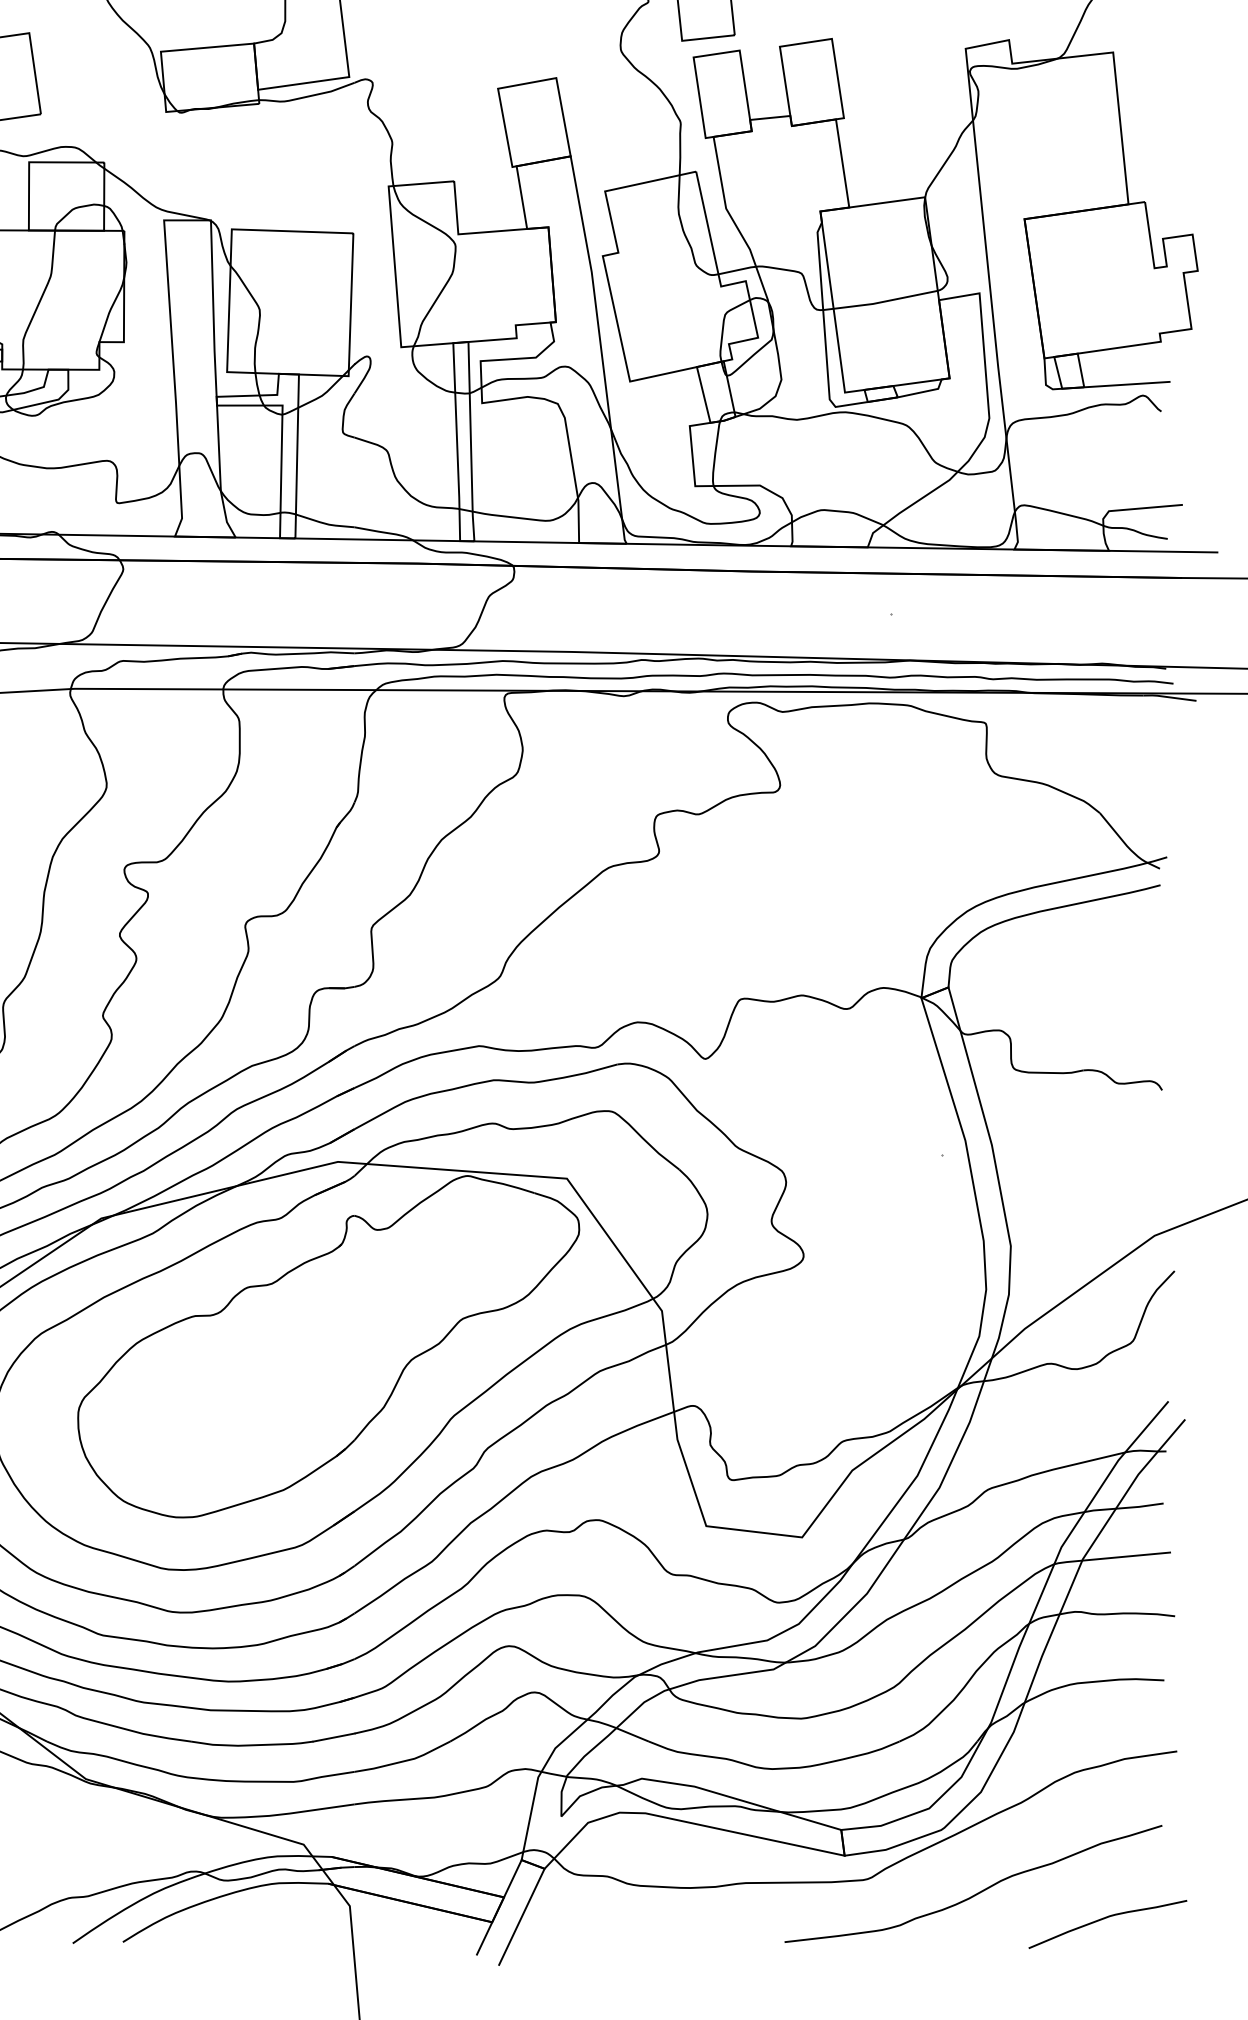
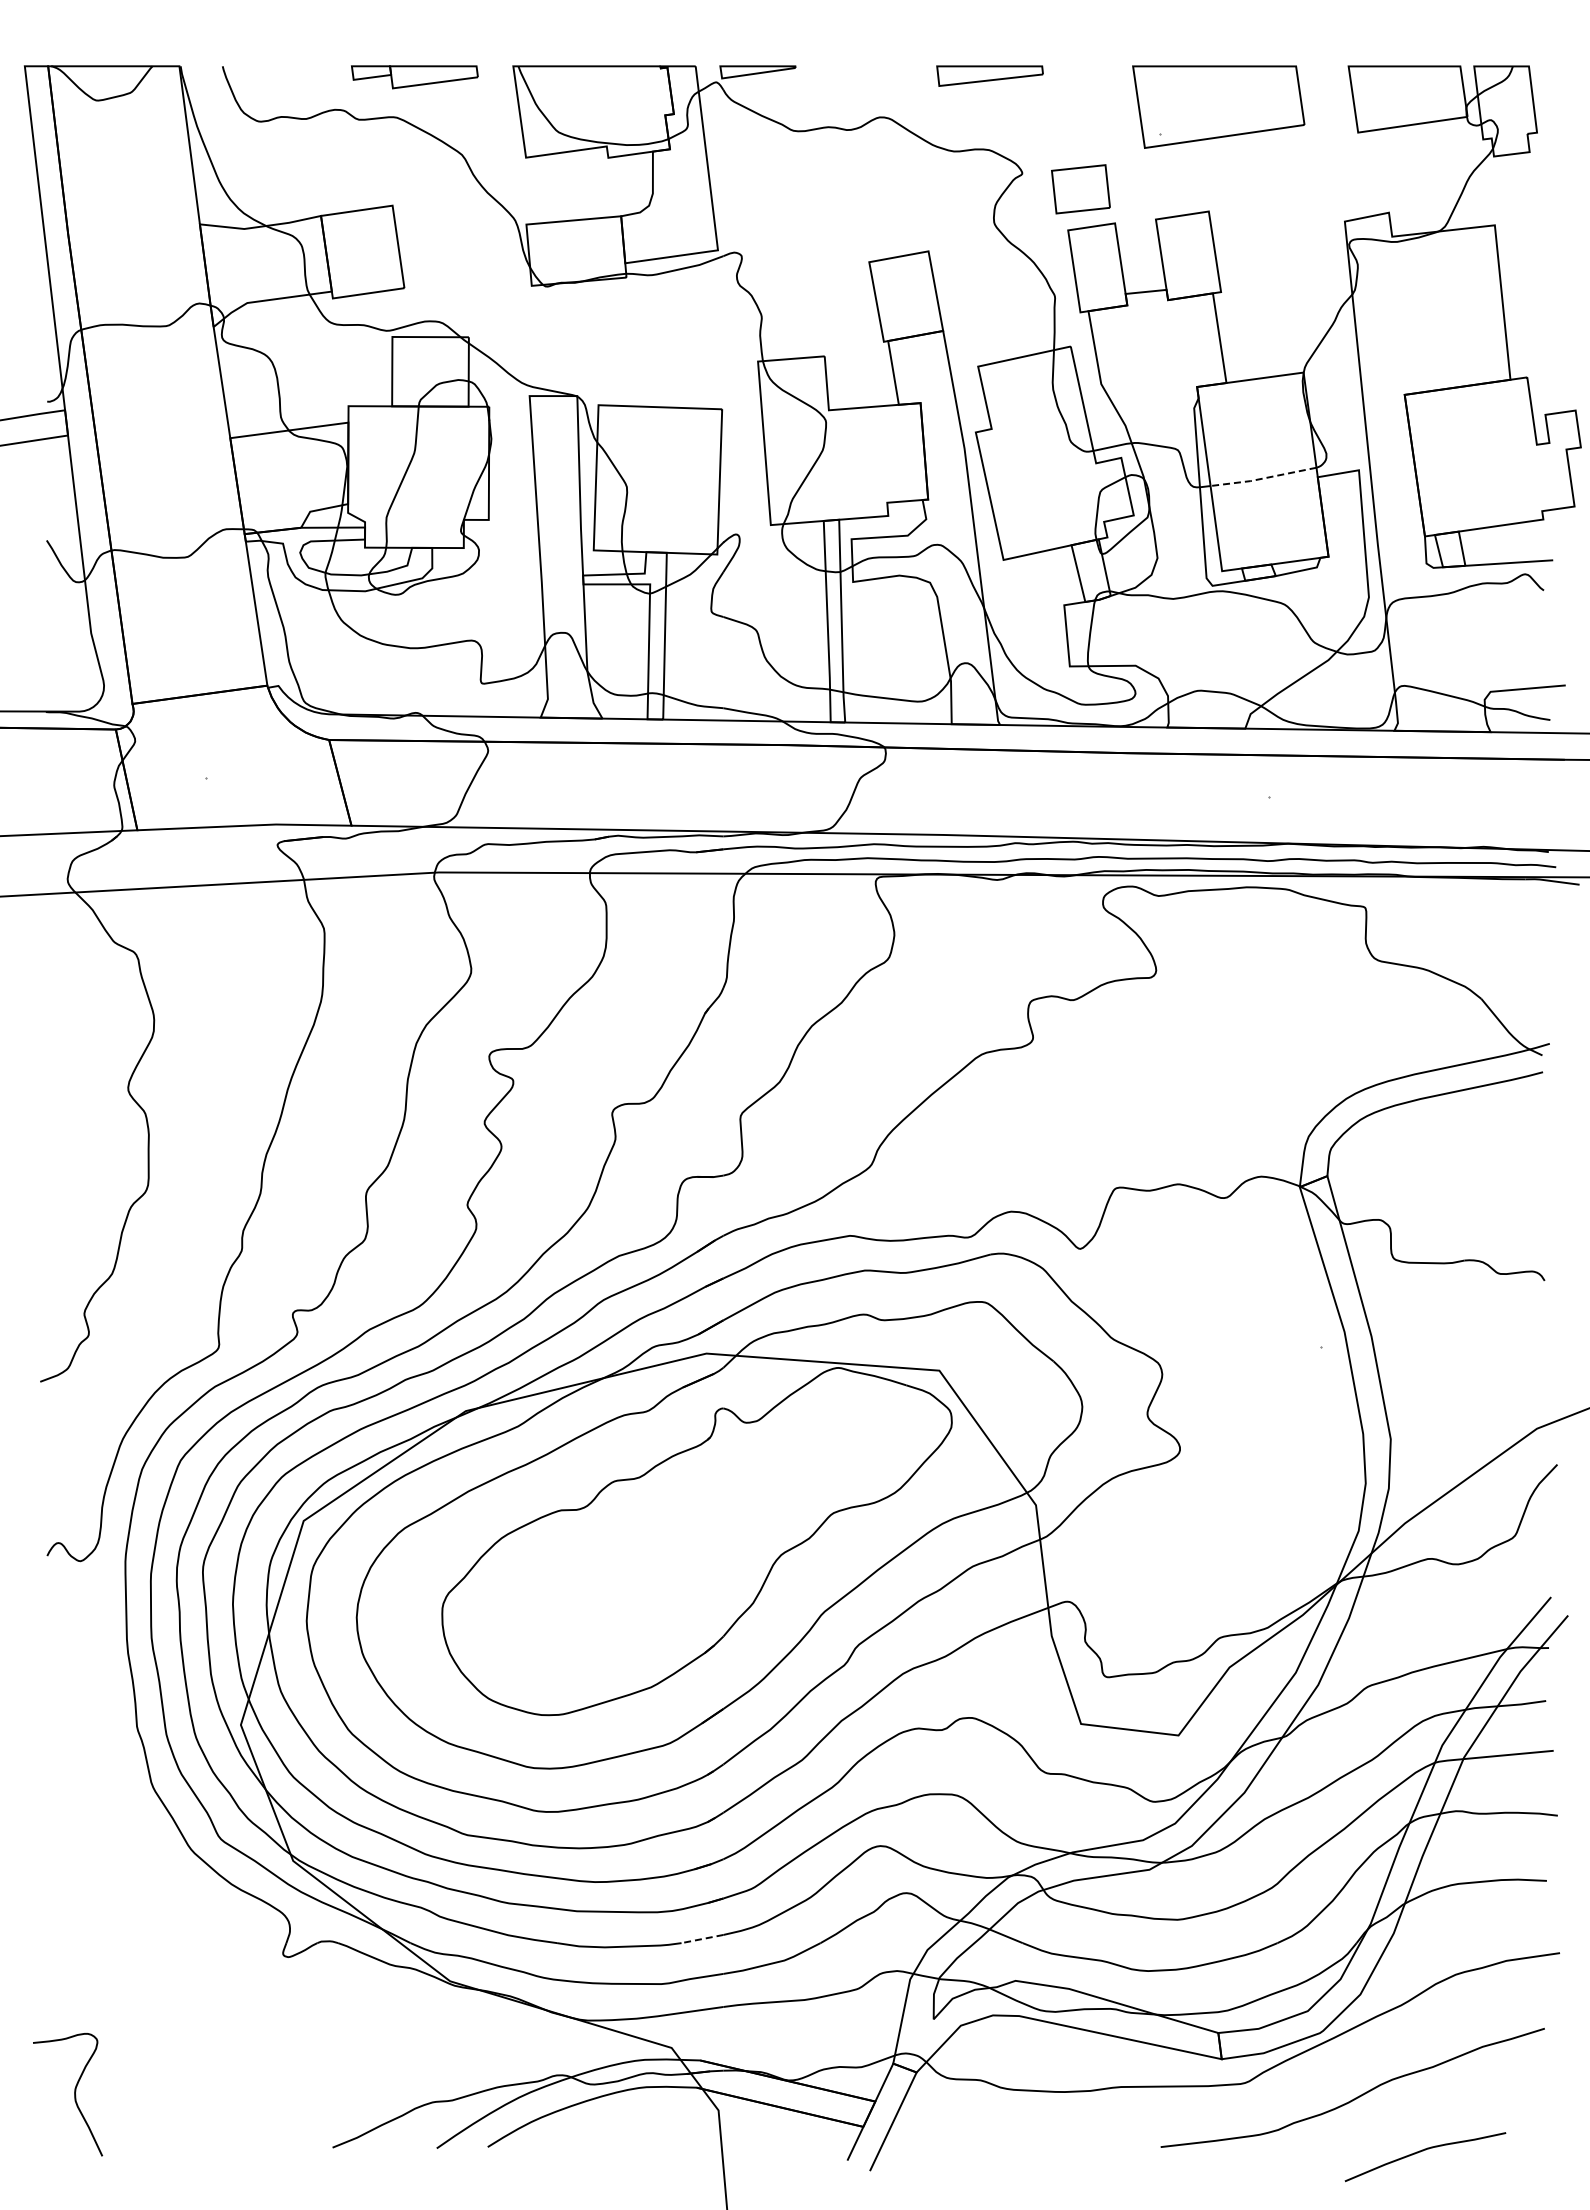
line: (885, 301) -> (1263, 478), solid -> dashed
line: (334, 1738) -> (702, 1939), solid -> dashed
curve: (1105, 1918) -> (1423, 2151), moved

